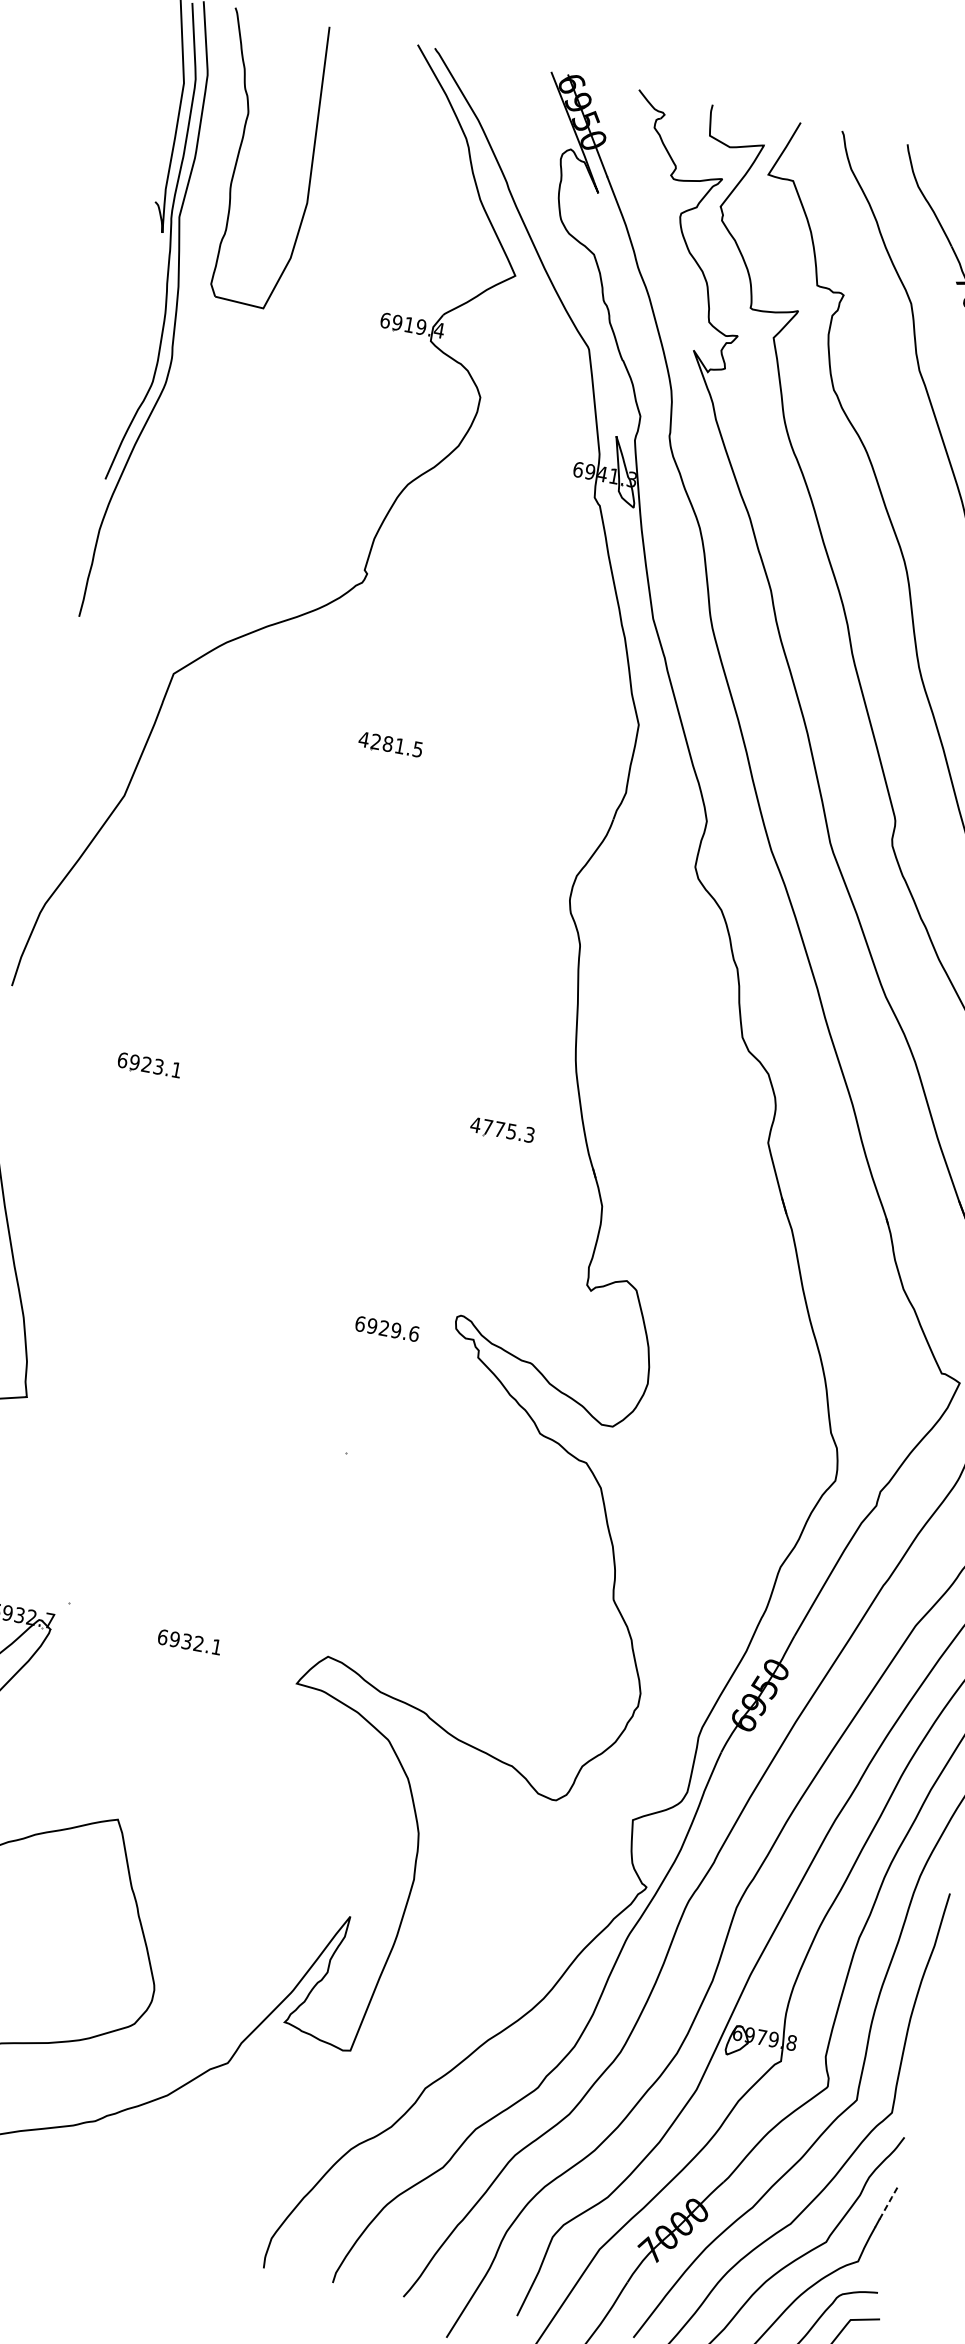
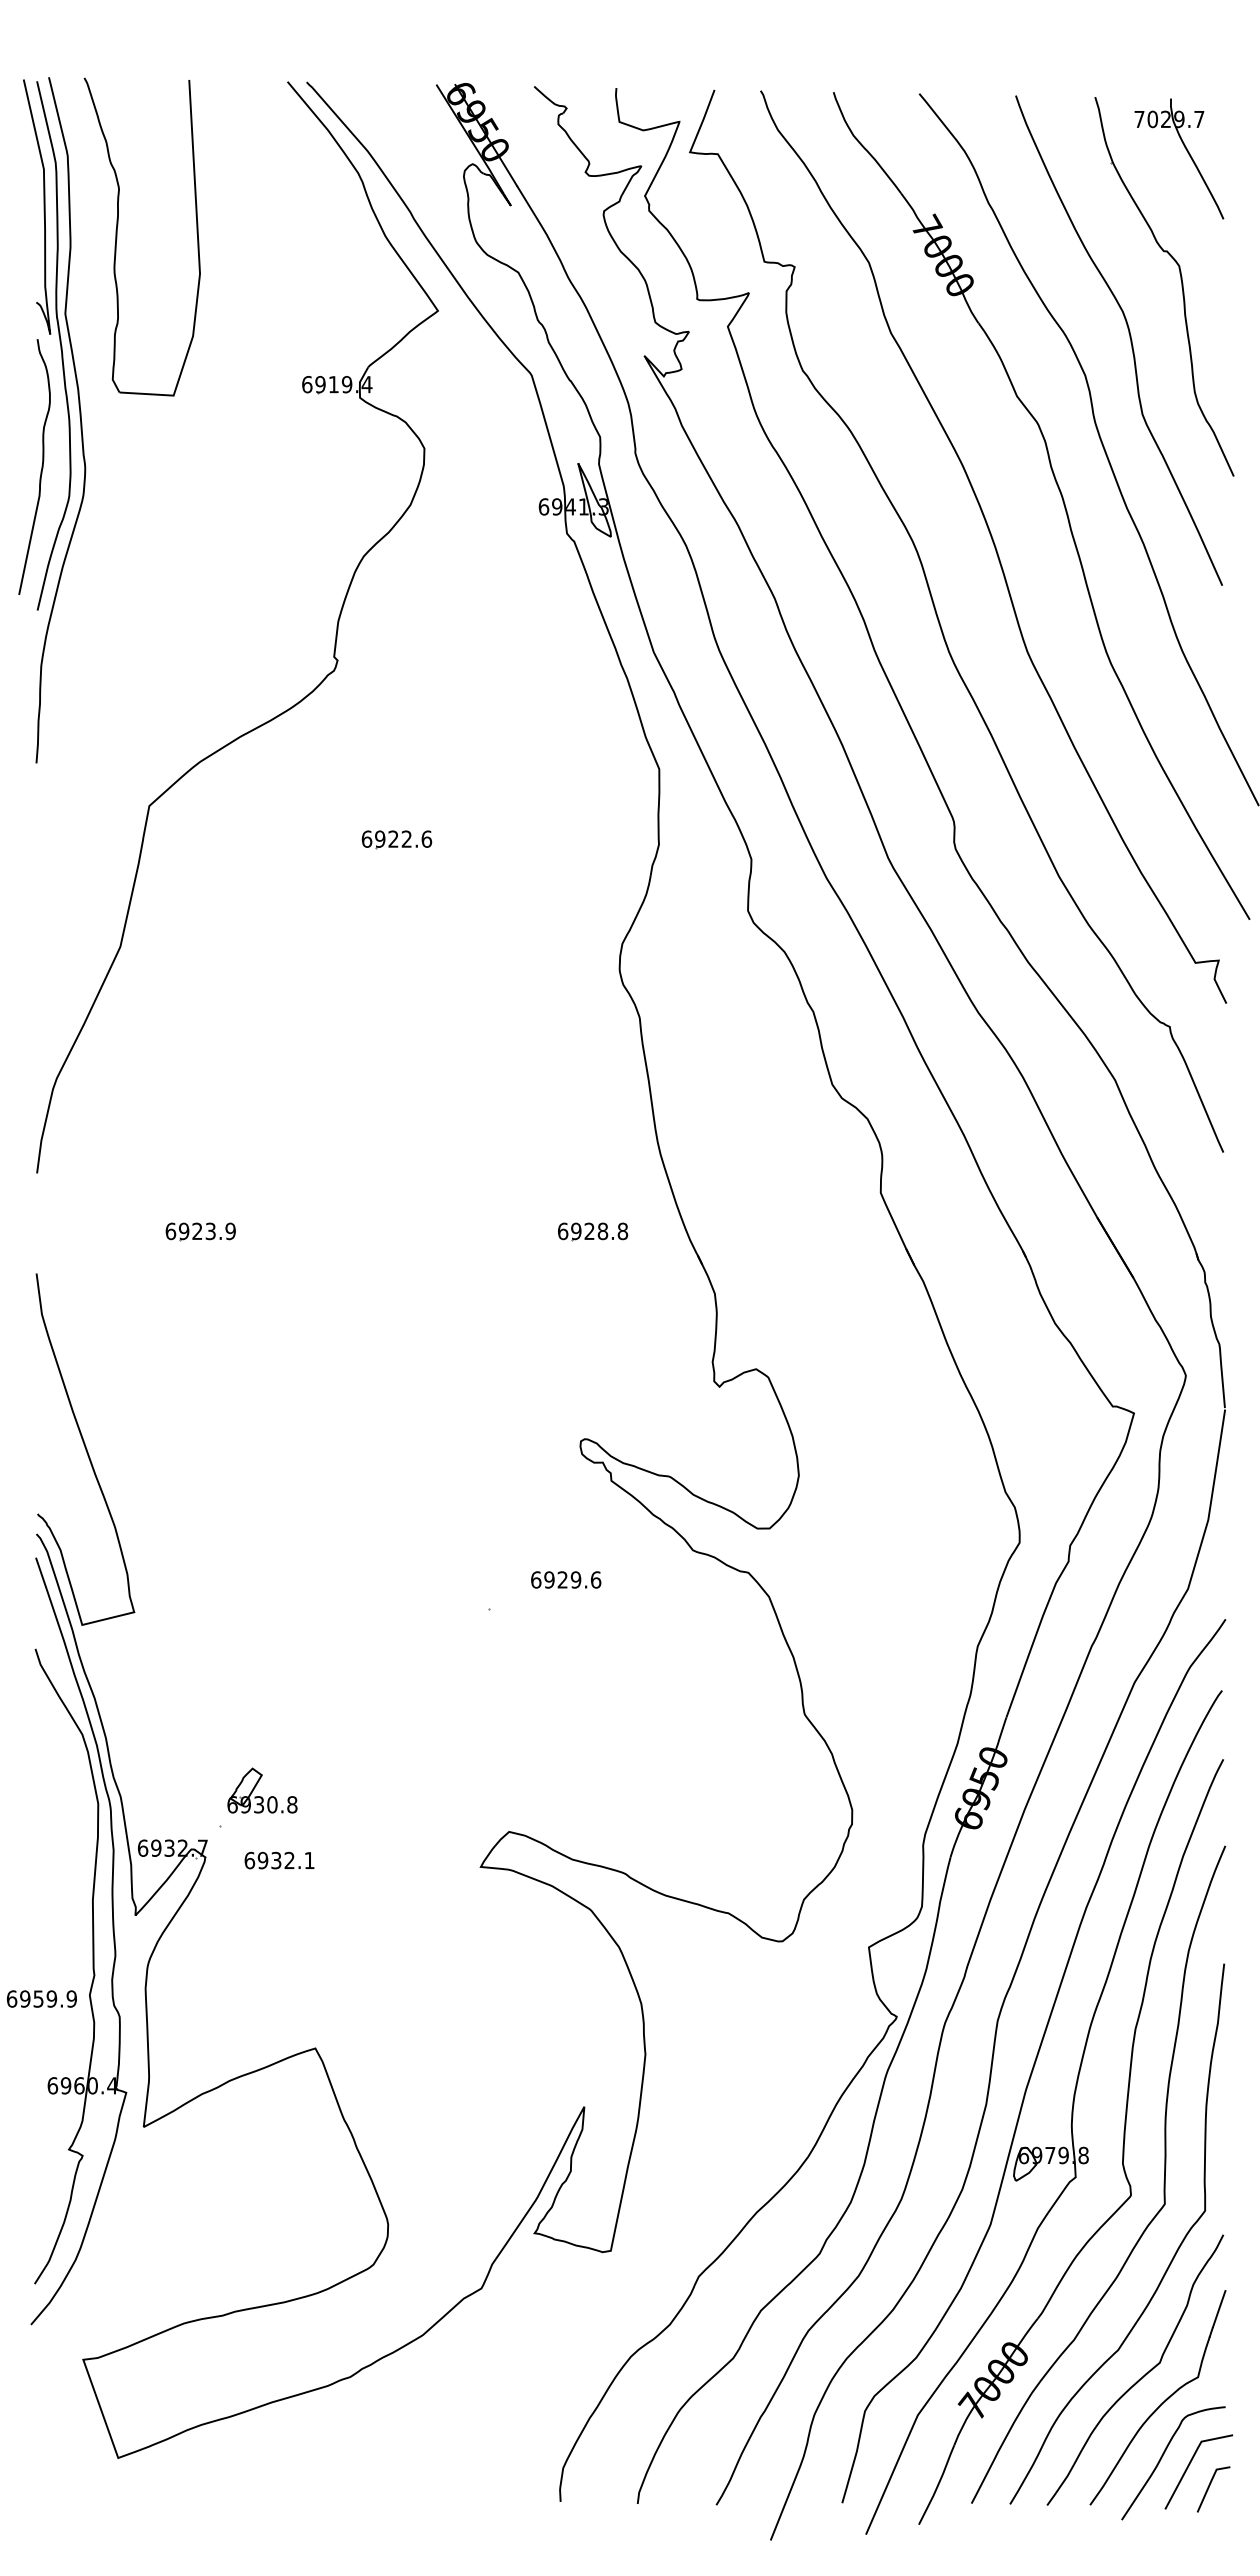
curve: (132, 350) -> (41, 466), added
text: (390, 743) -> (396, 838), 4281.5 -> 6922.6
text: (176, 1070) -> (230, 1231), 6923.1 -> 6923.9
text: (502, 1130) -> (592, 1231), 4775.3 -> 6928.8
text: (387, 1328) -> (566, 1579), moved
part: (111, 1583) -> (261, 1796), added
text: (189, 1642) -> (279, 1860), moved
line: (888, 2203) -> (1219, 2308), dashed -> solid

